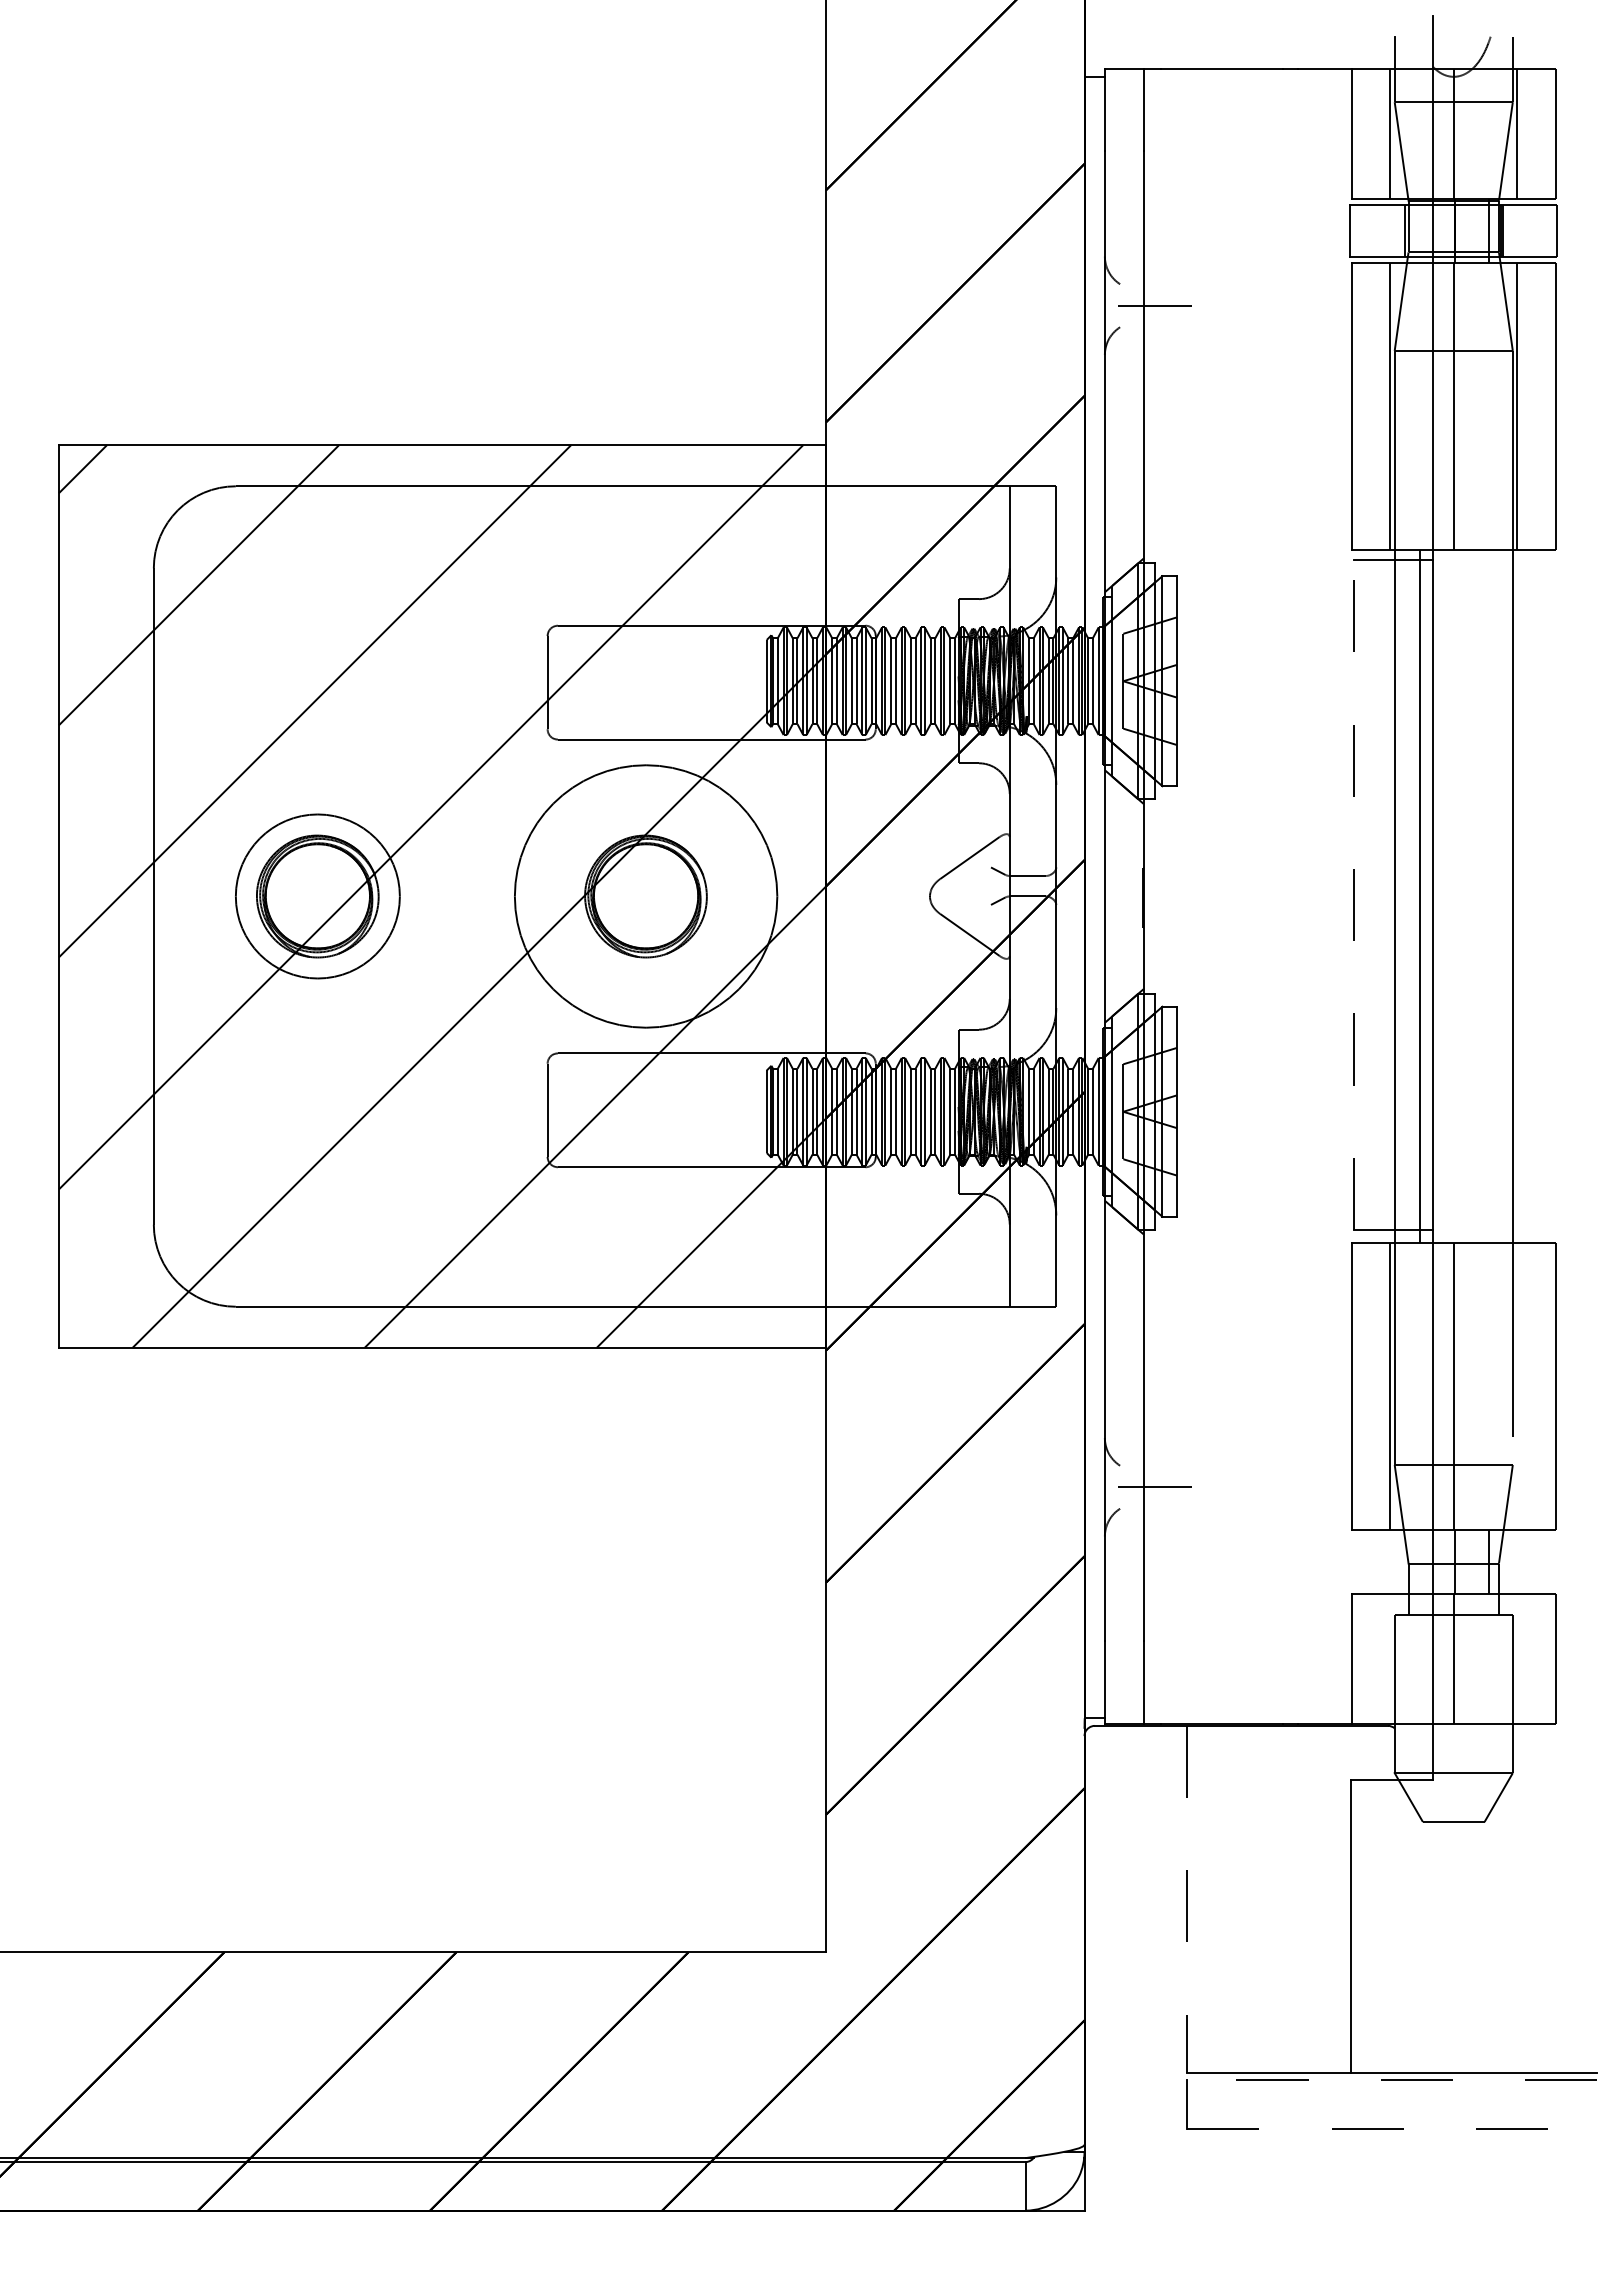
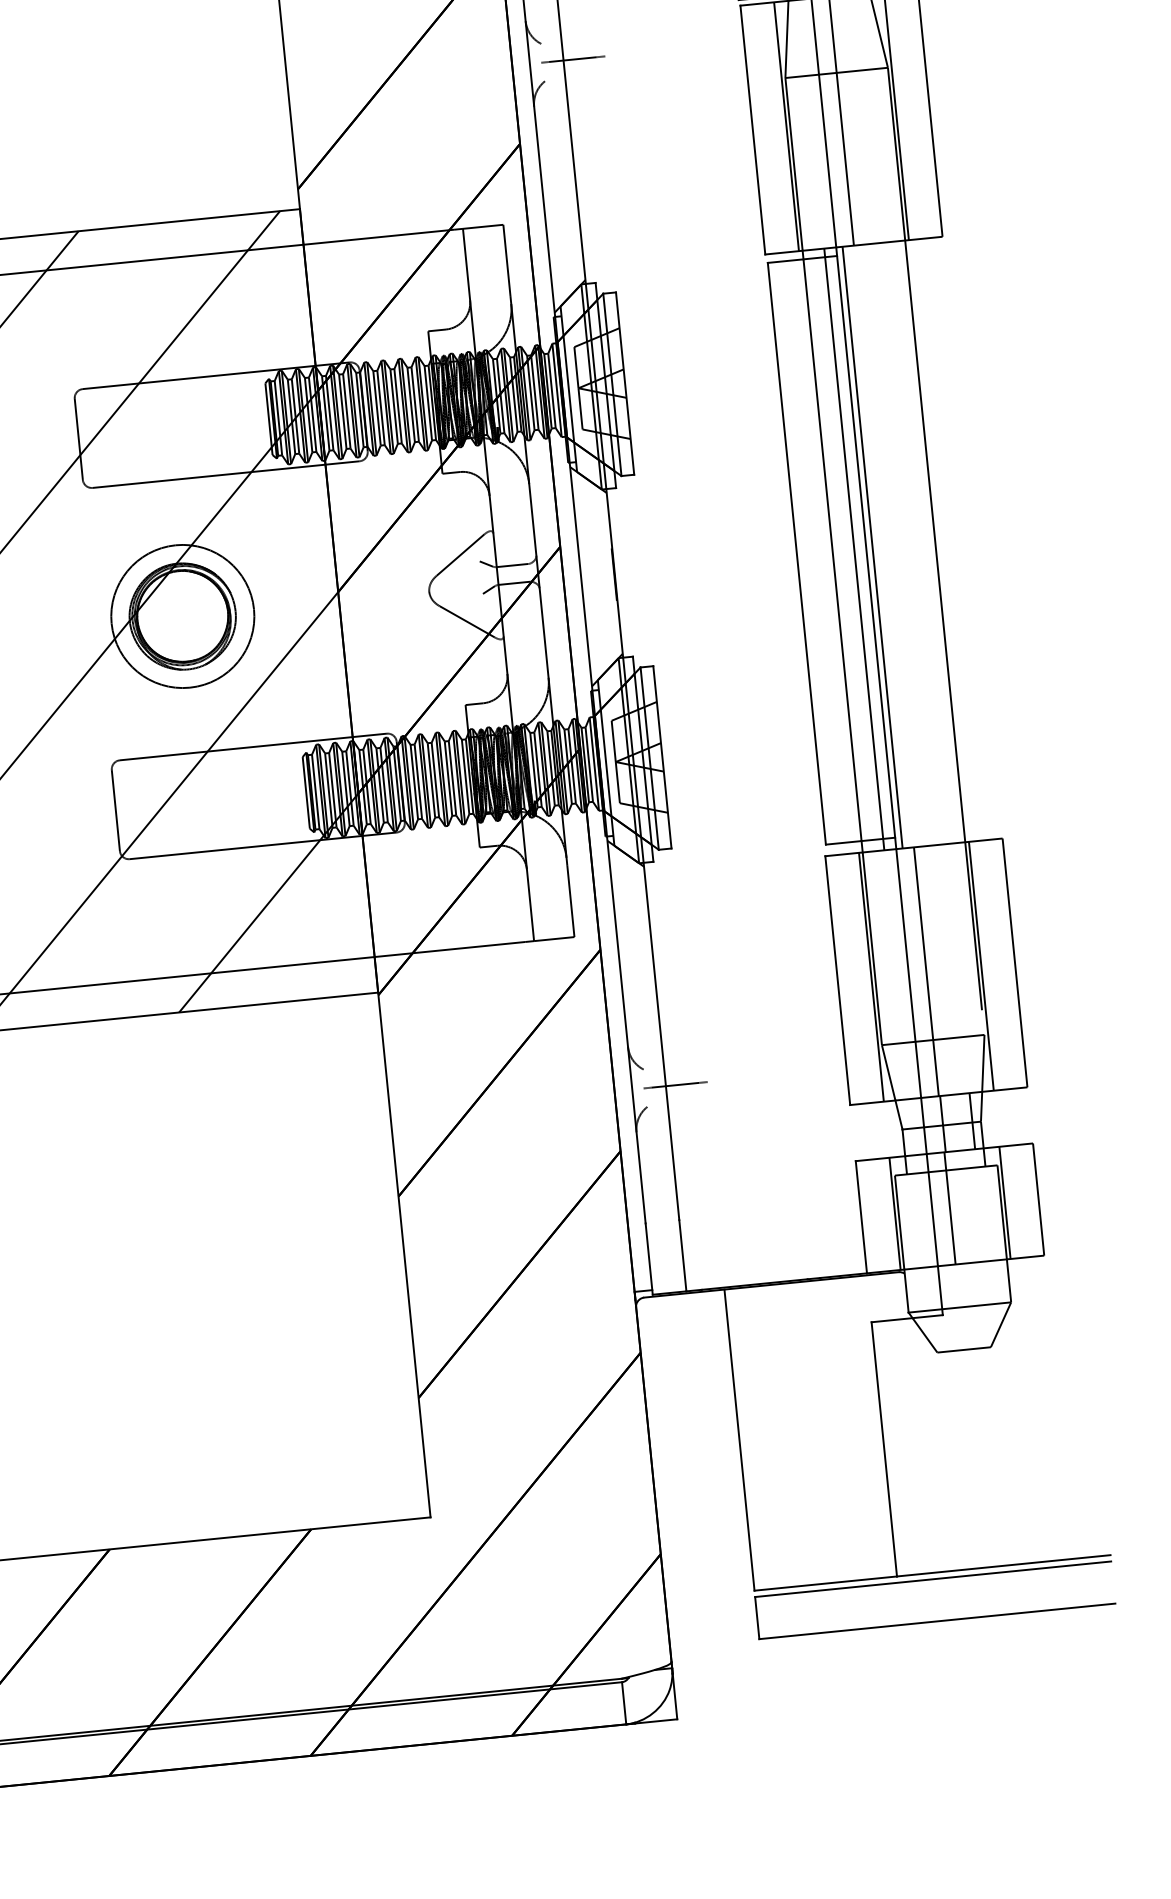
line: (1353, 894) -> (796, 553), dashed -> solid
circle: (646, 896) -> (183, 616), size x0.62
line: (1440, 896) -> (872, 547), added
line: (1517, 1386) -> (981, 966), added
line: (1390, 1658) -> (895, 1213), added
line: (1517, 1658) -> (1005, 1202), added
line: (1187, 1899) -> (739, 1440), dashed -> solid
line: (1391, 2080) -> (932, 1579), dashed -> solid
line: (1392, 2128) -> (937, 1621), dashed -> solid

